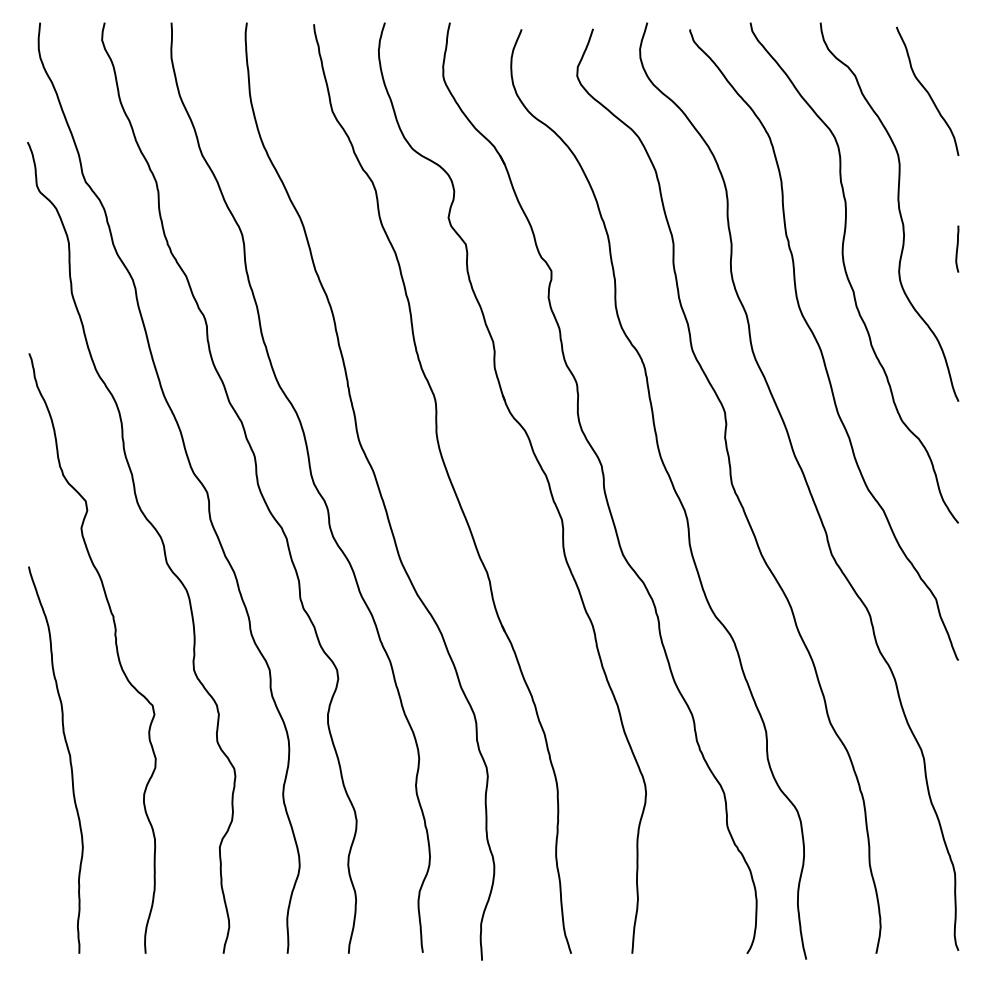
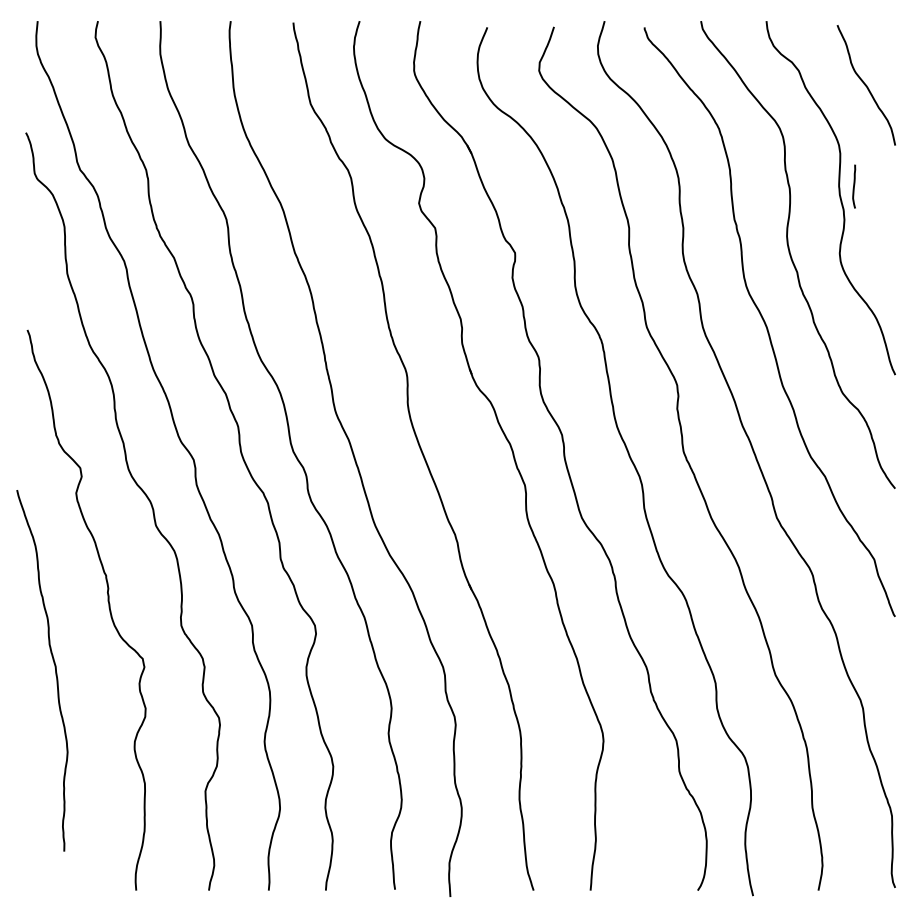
curve: (957, 249) -> (854, 186), moved
curve: (68, 756) -> (54, 667), moved

